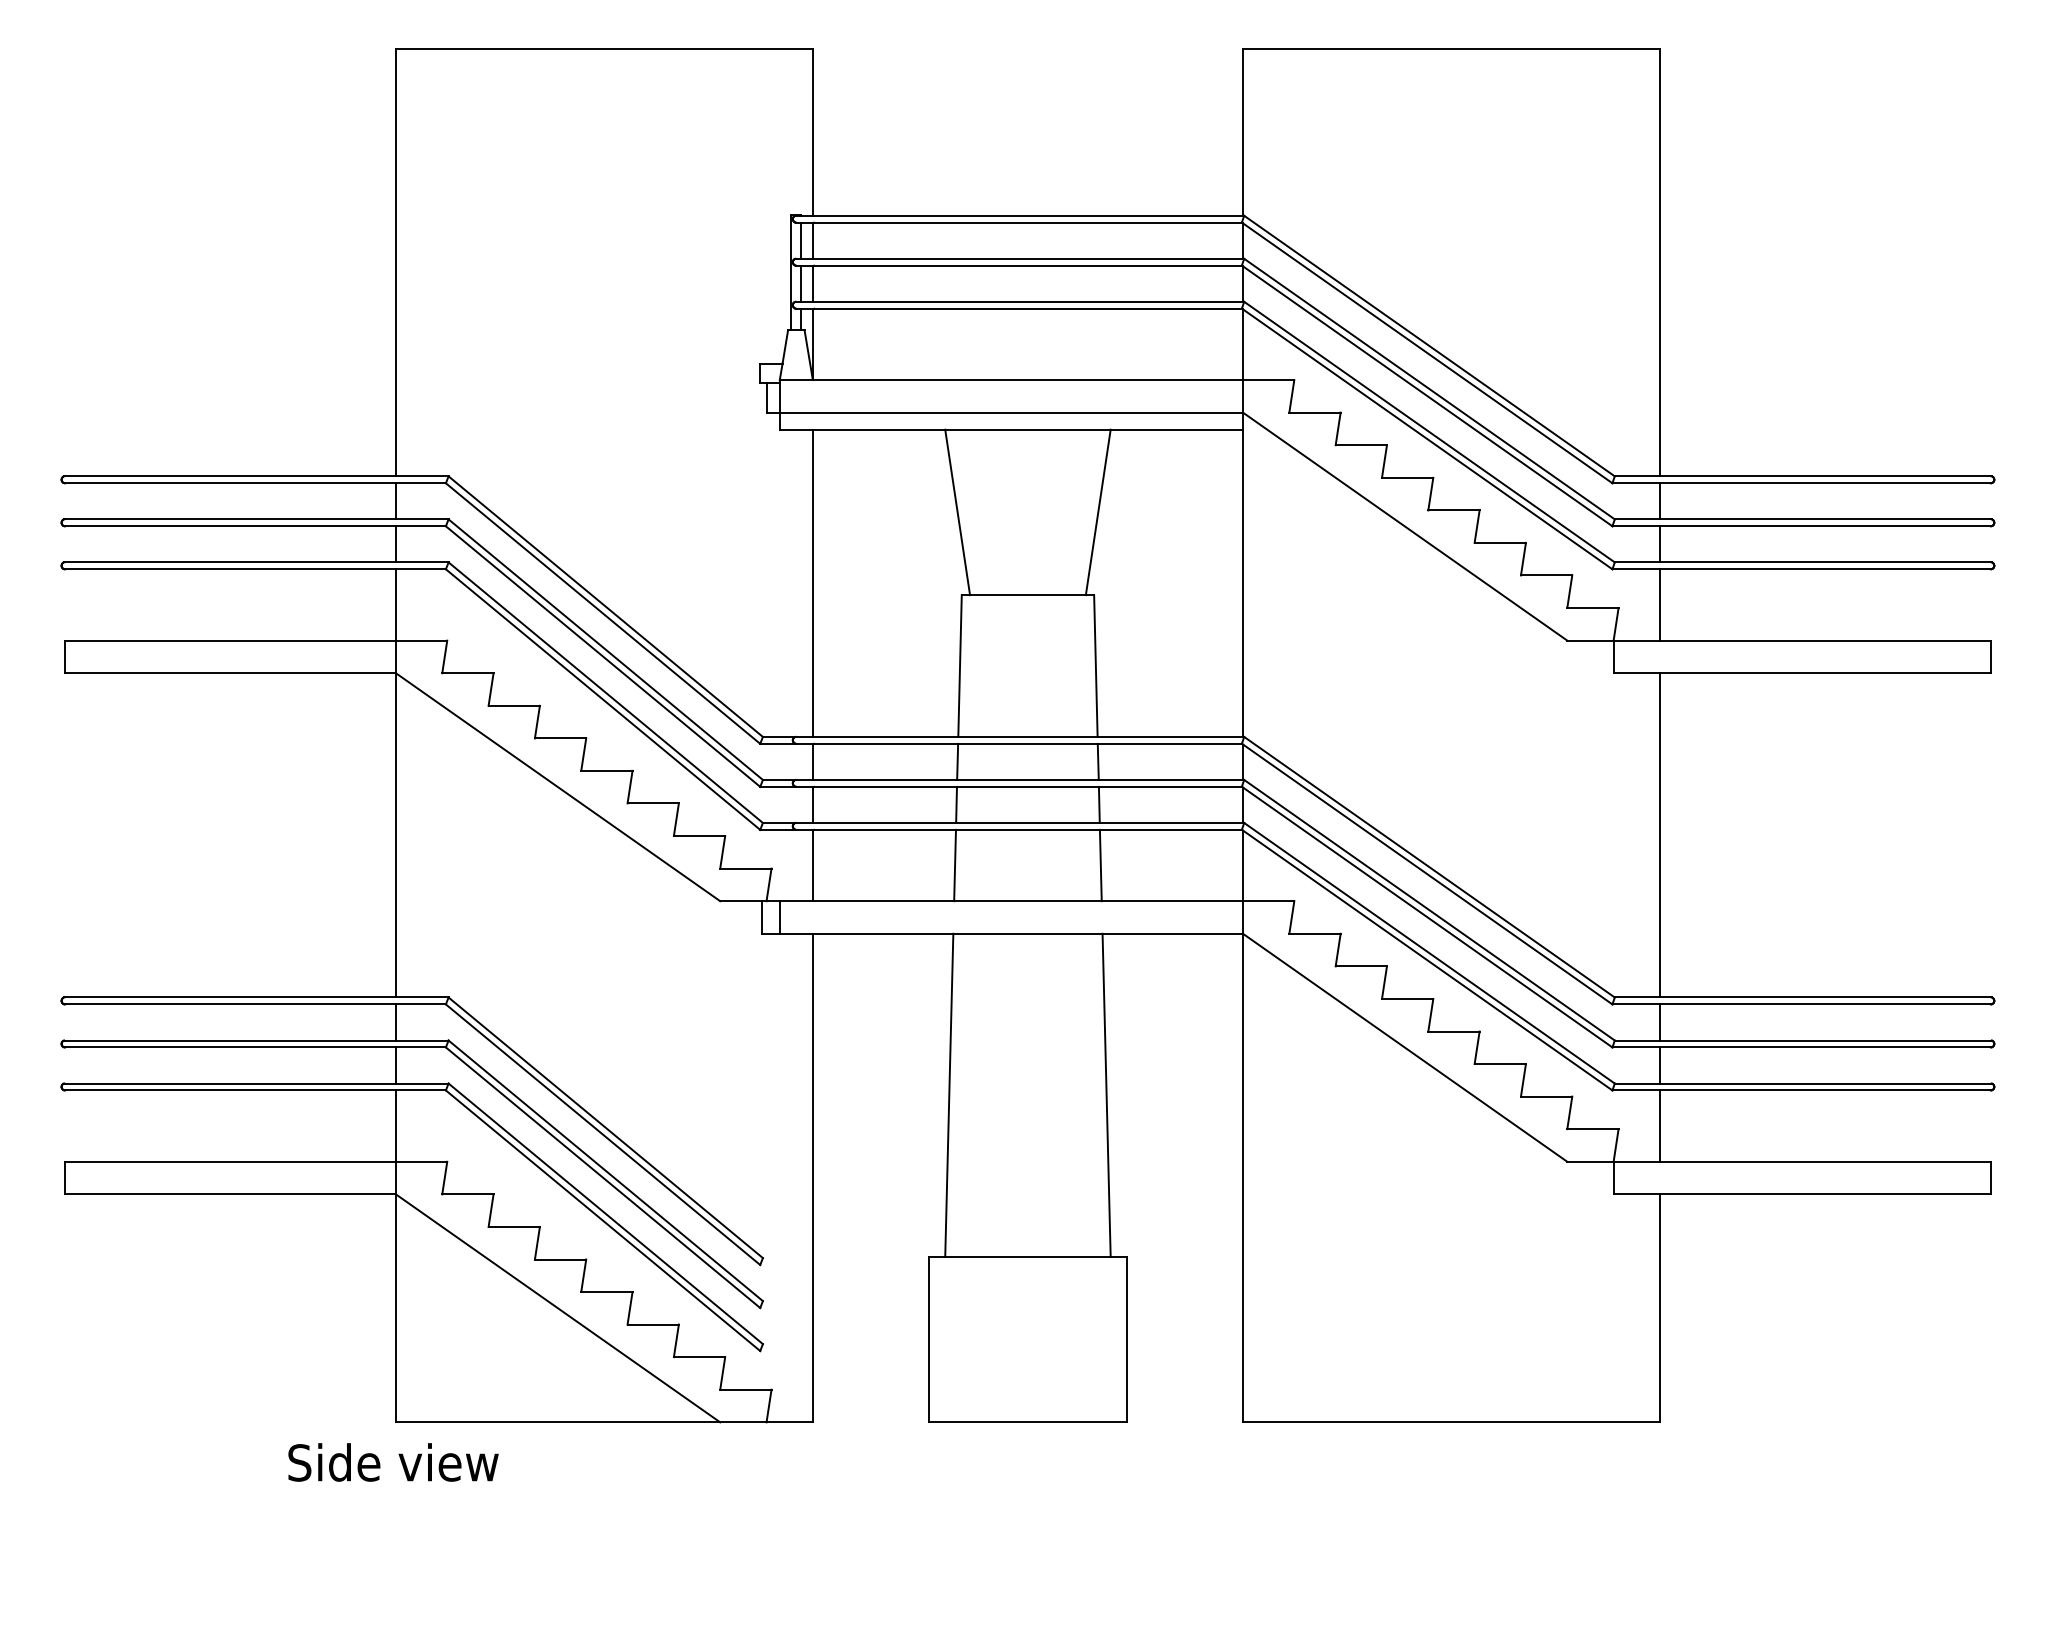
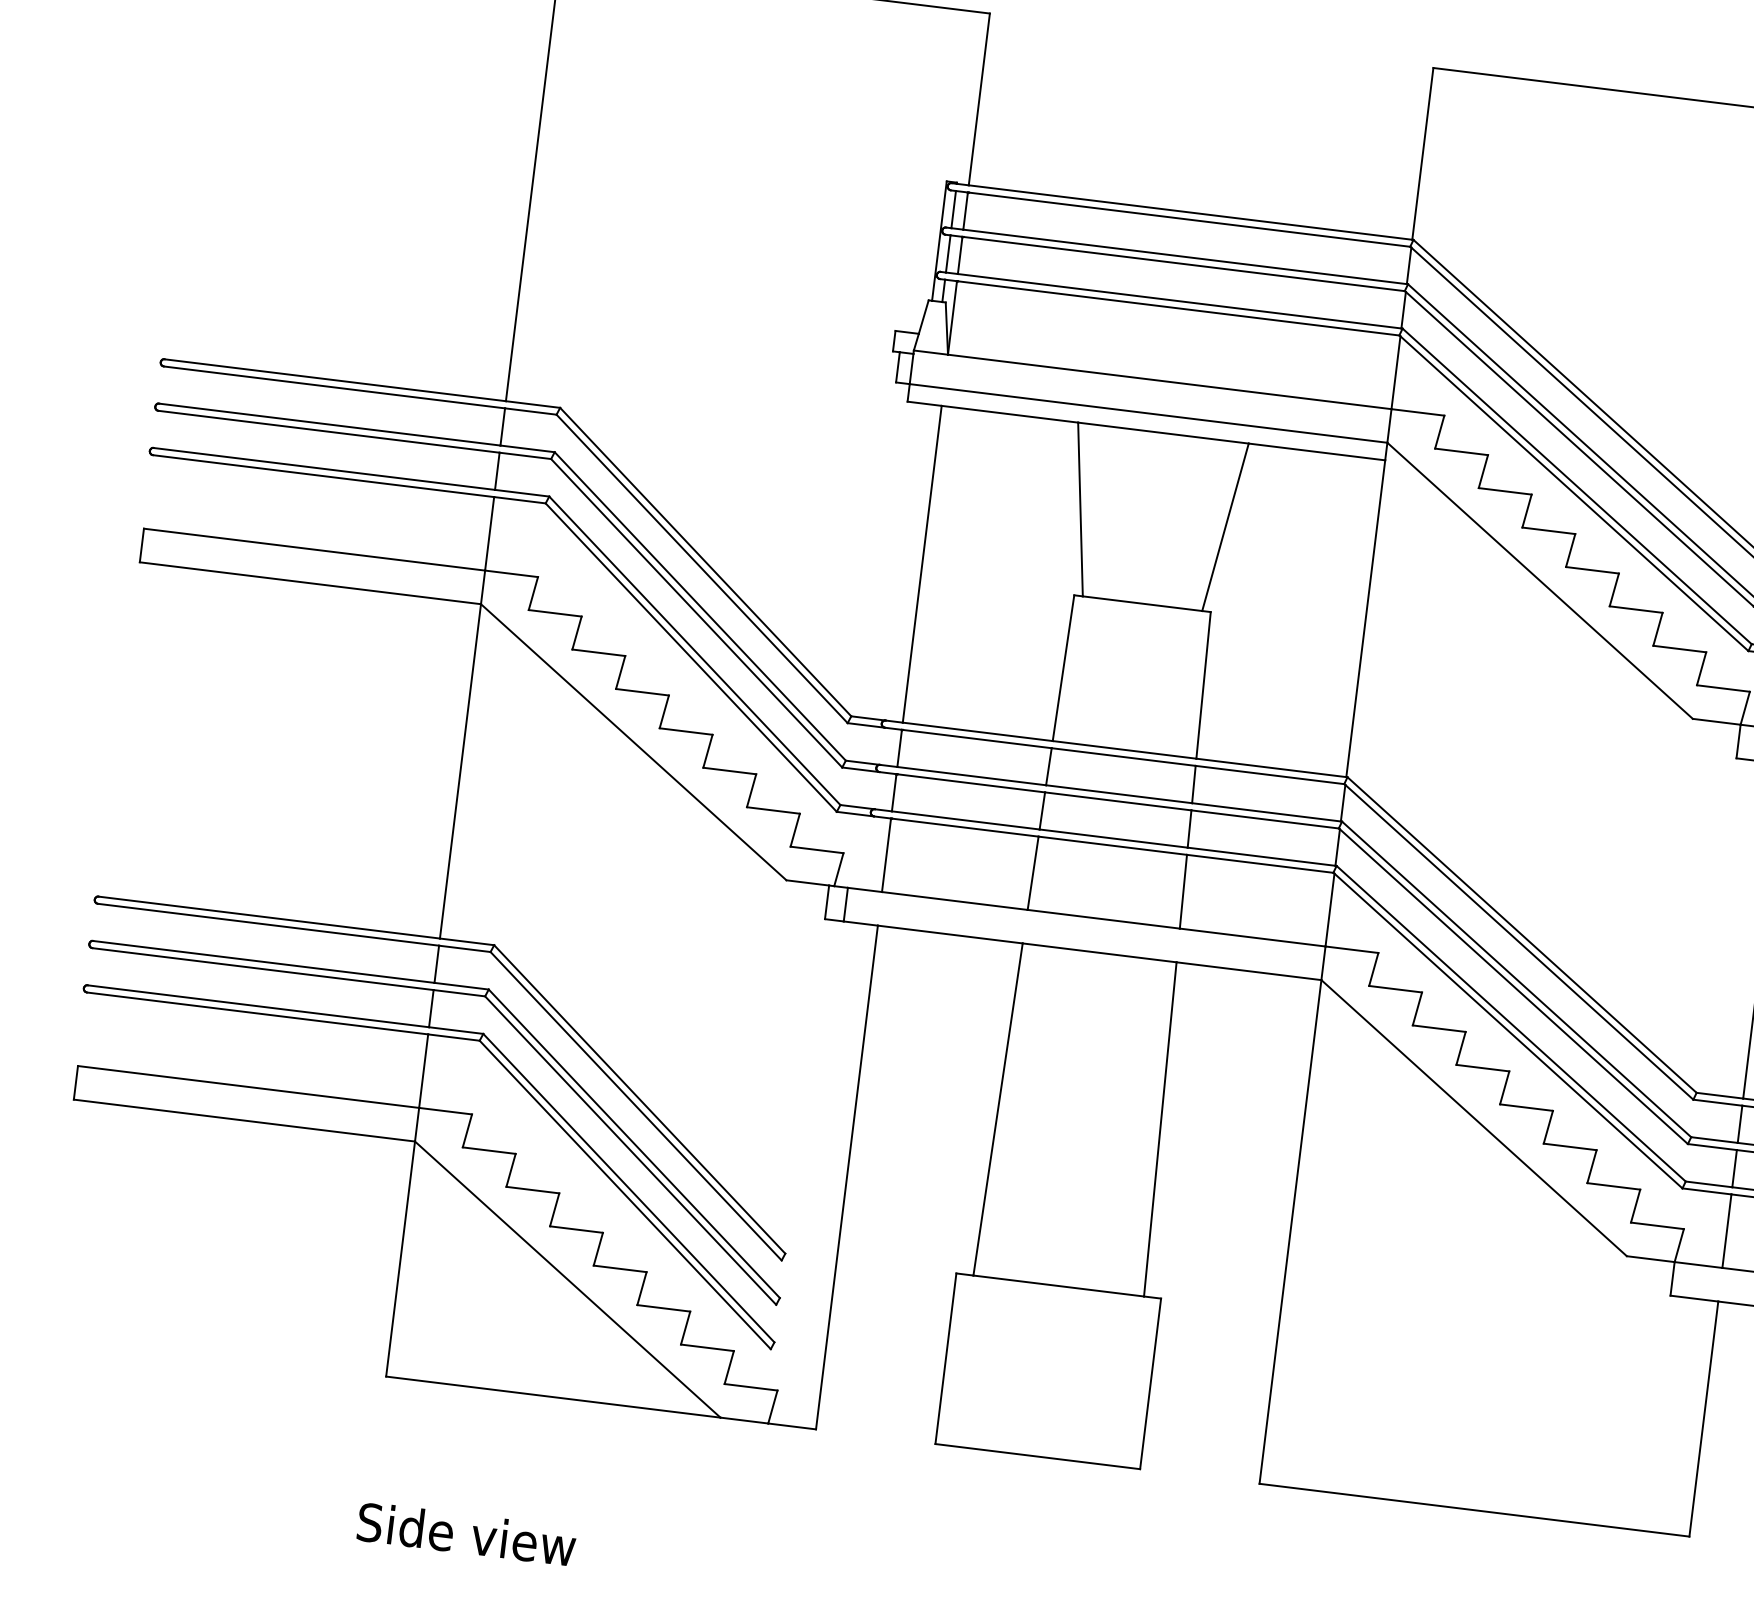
text: (393, 1462) -> (466, 1534), moved

